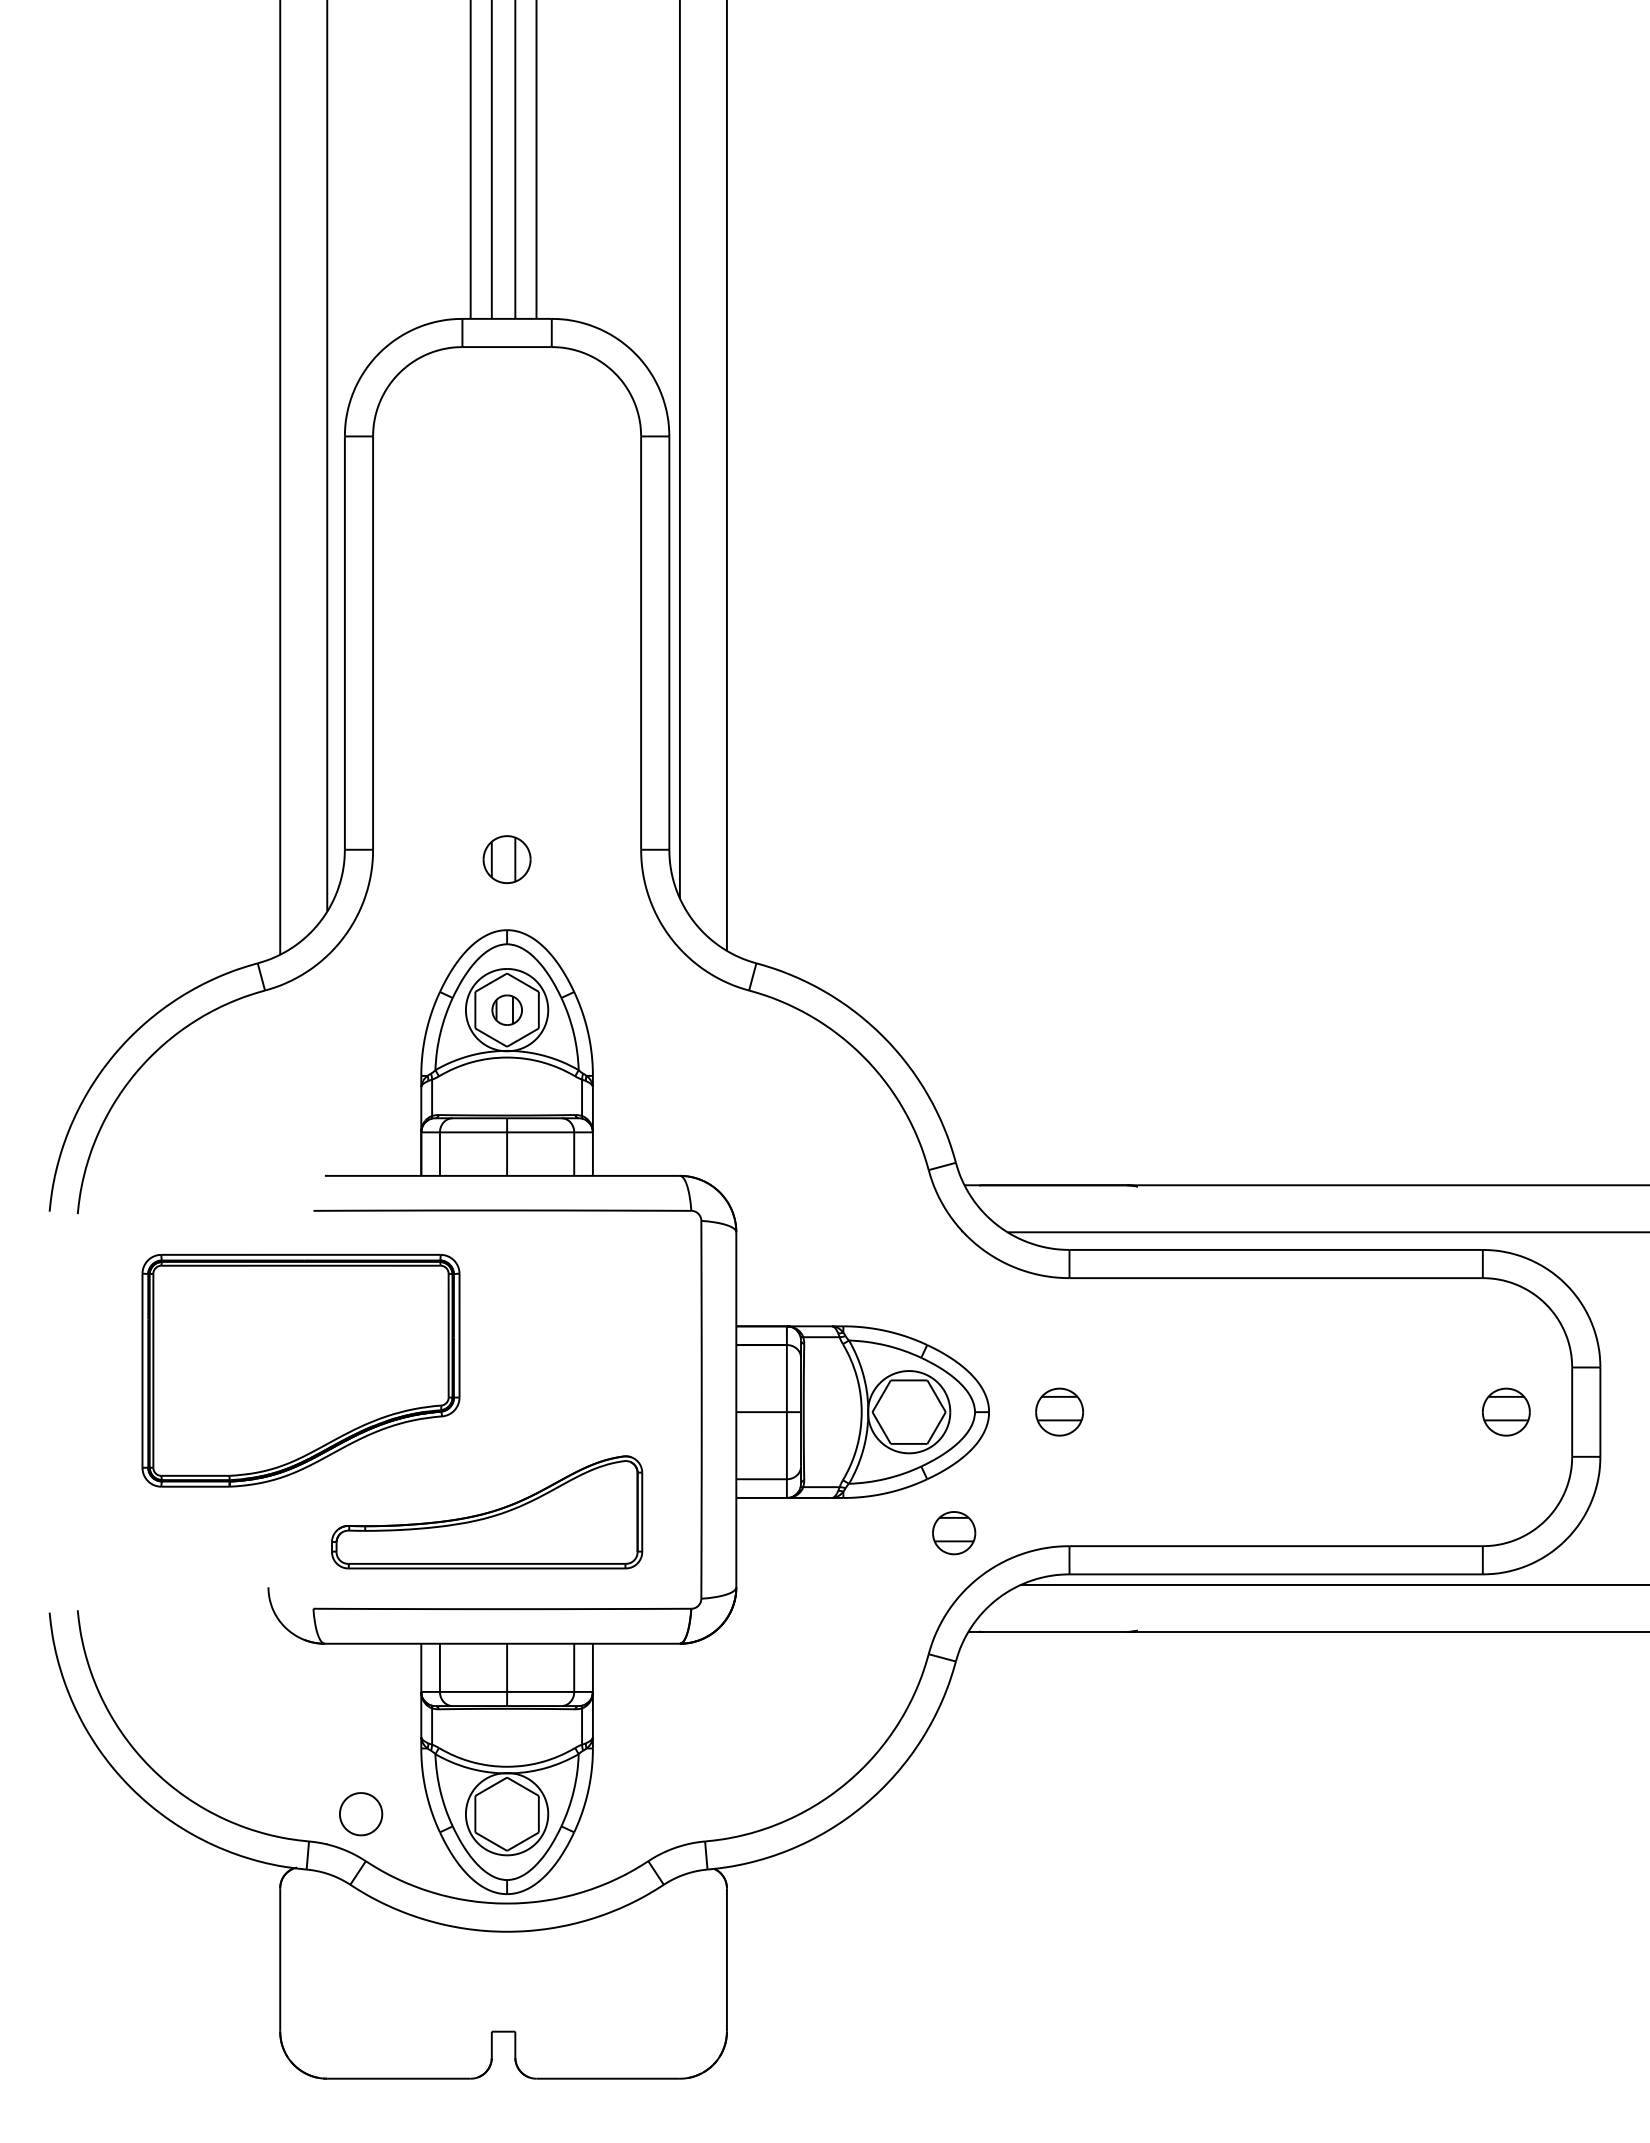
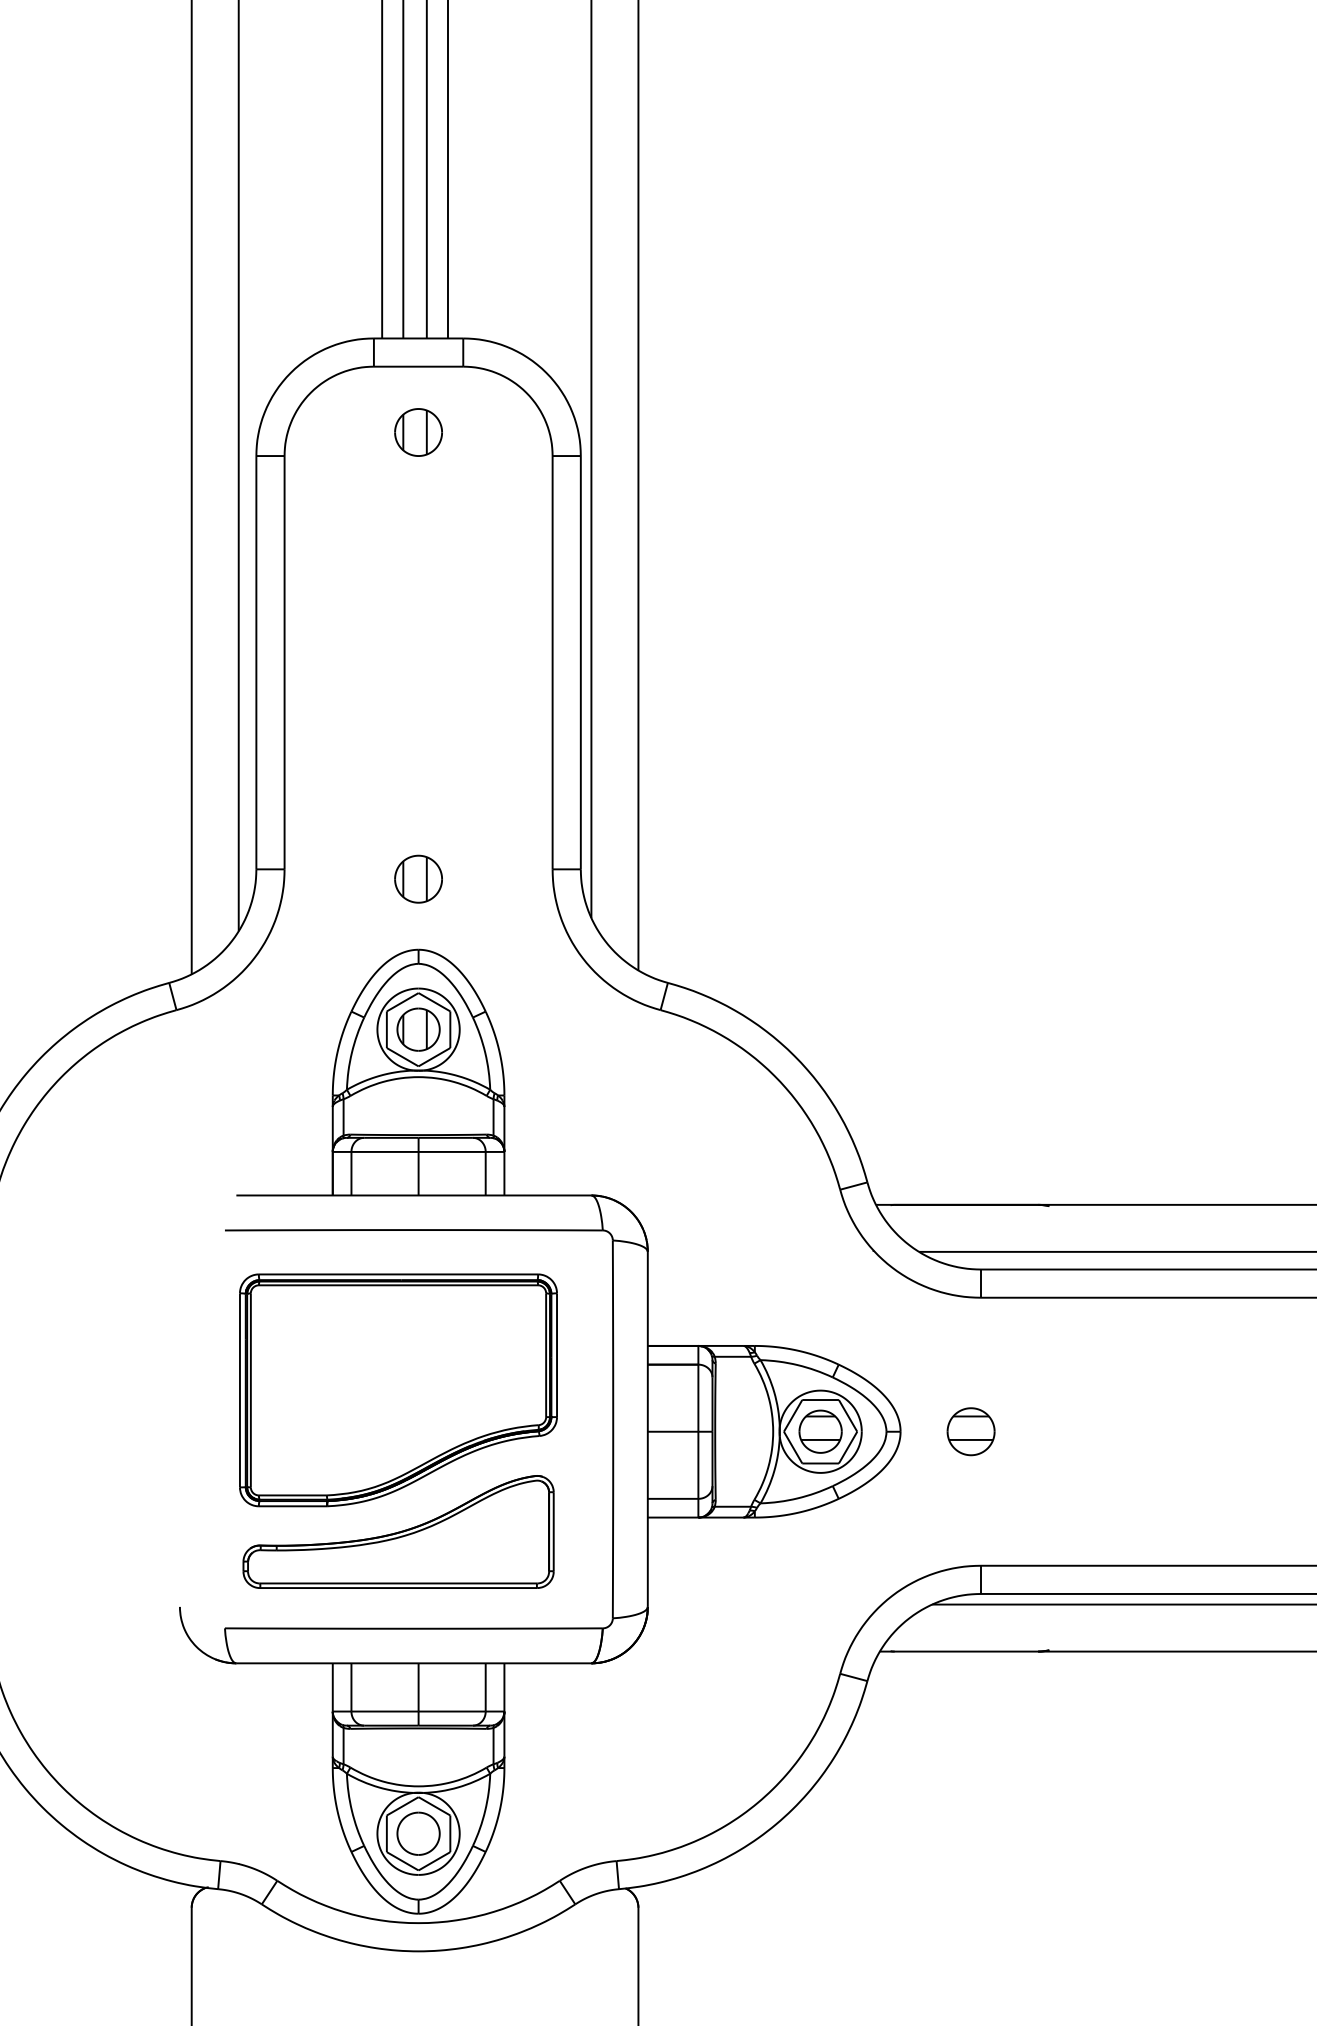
part: (506, 412) -> (417, 432), added
part: (507, 1010) -> (418, 1030), size x1.43
part: (300, 1370) -> (397, 1390), moved
part: (954, 1533) -> (820, 1432), moved
part: (361, 1814) -> (418, 1834), moved

